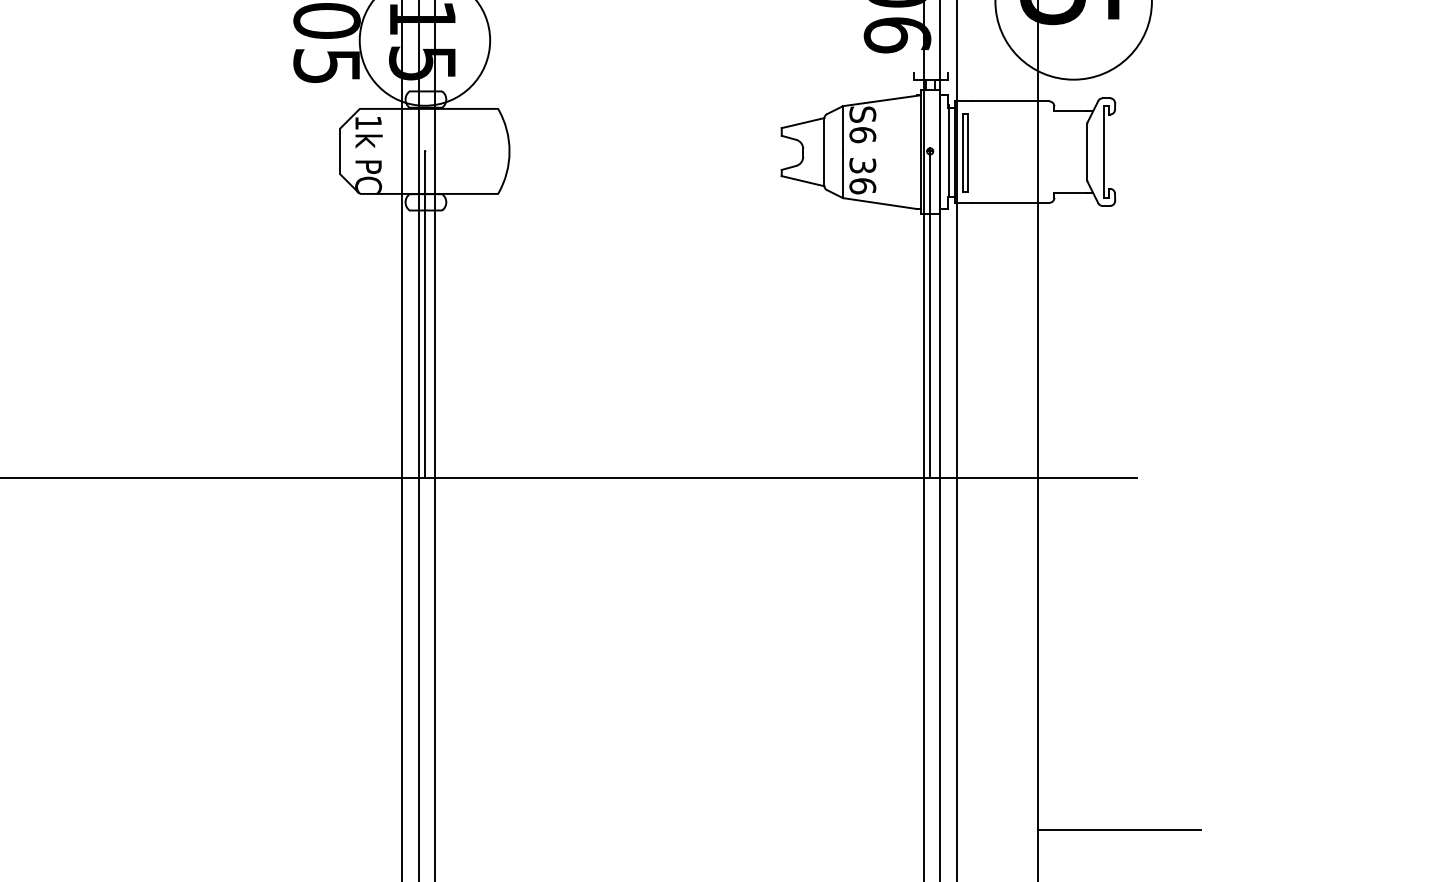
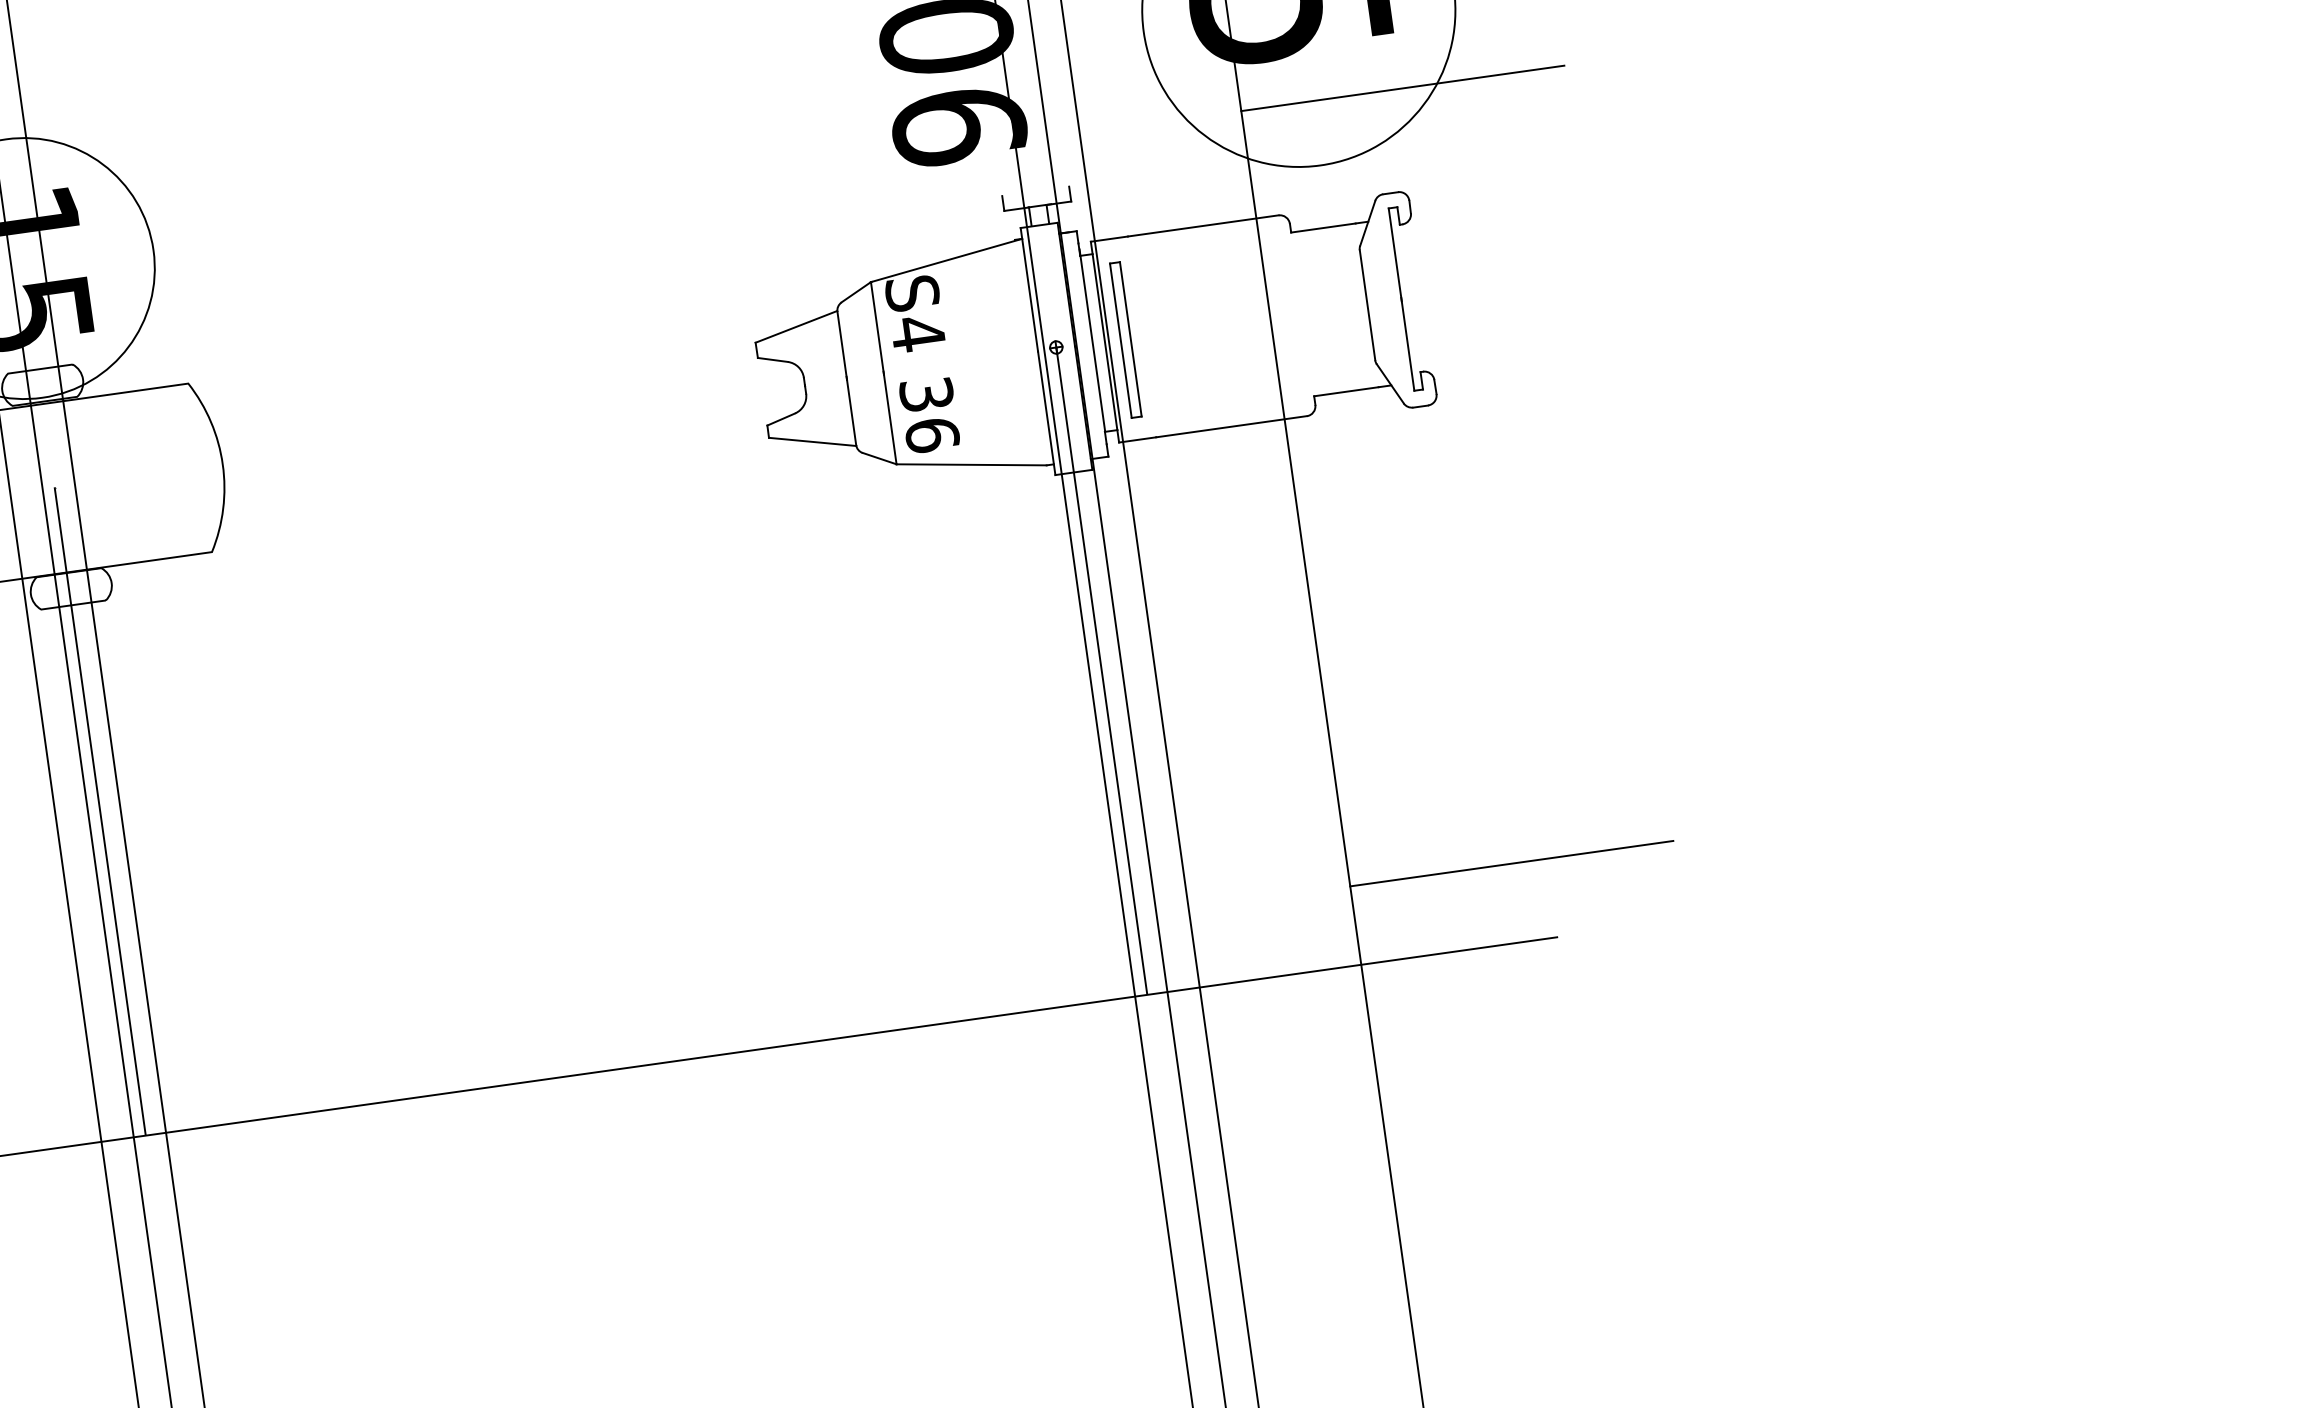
line: (1119, 47) -> (1402, 88), added
text: (862, 134) -> (917, 332), S6 -> S4
line: (1119, 438) -> (1511, 863), added

